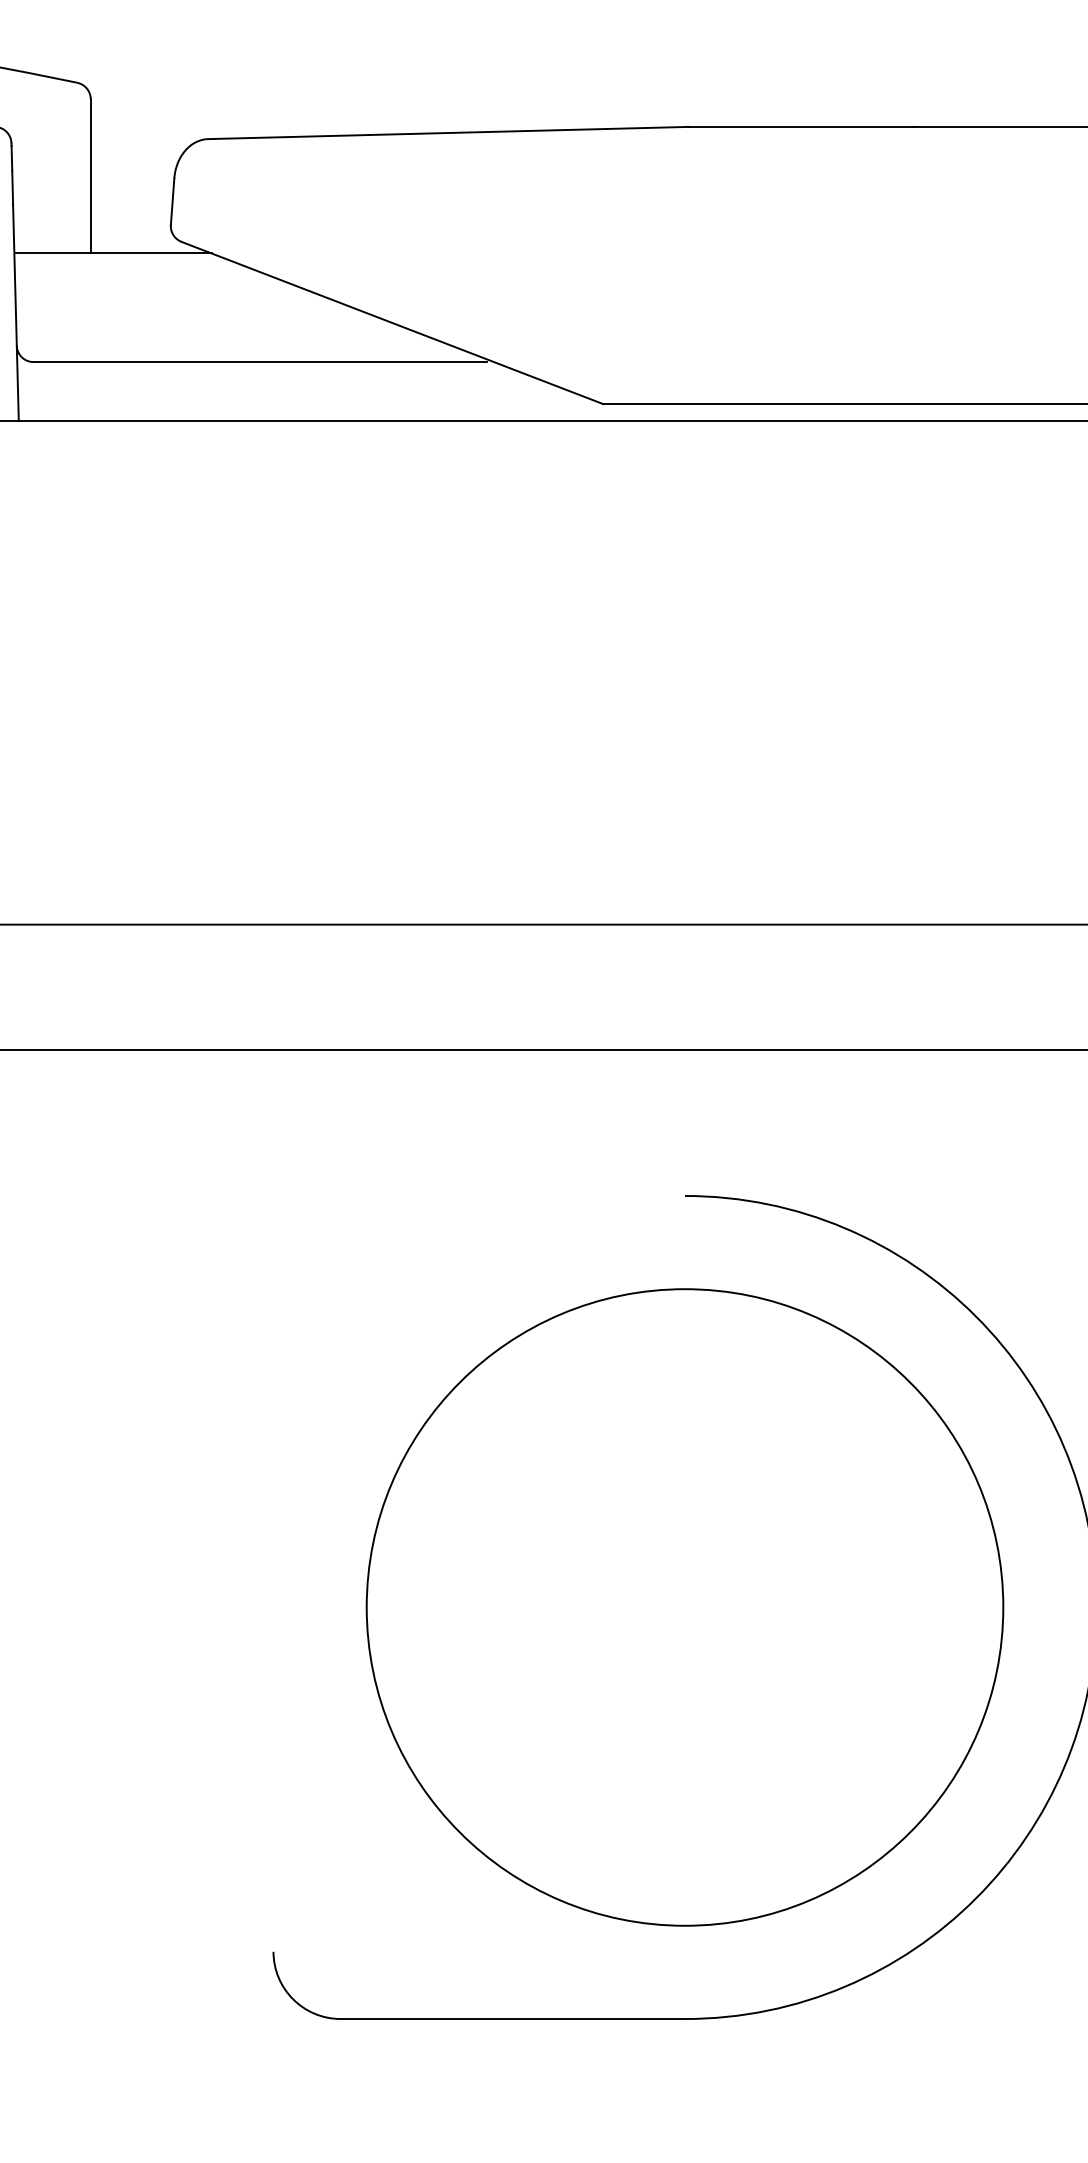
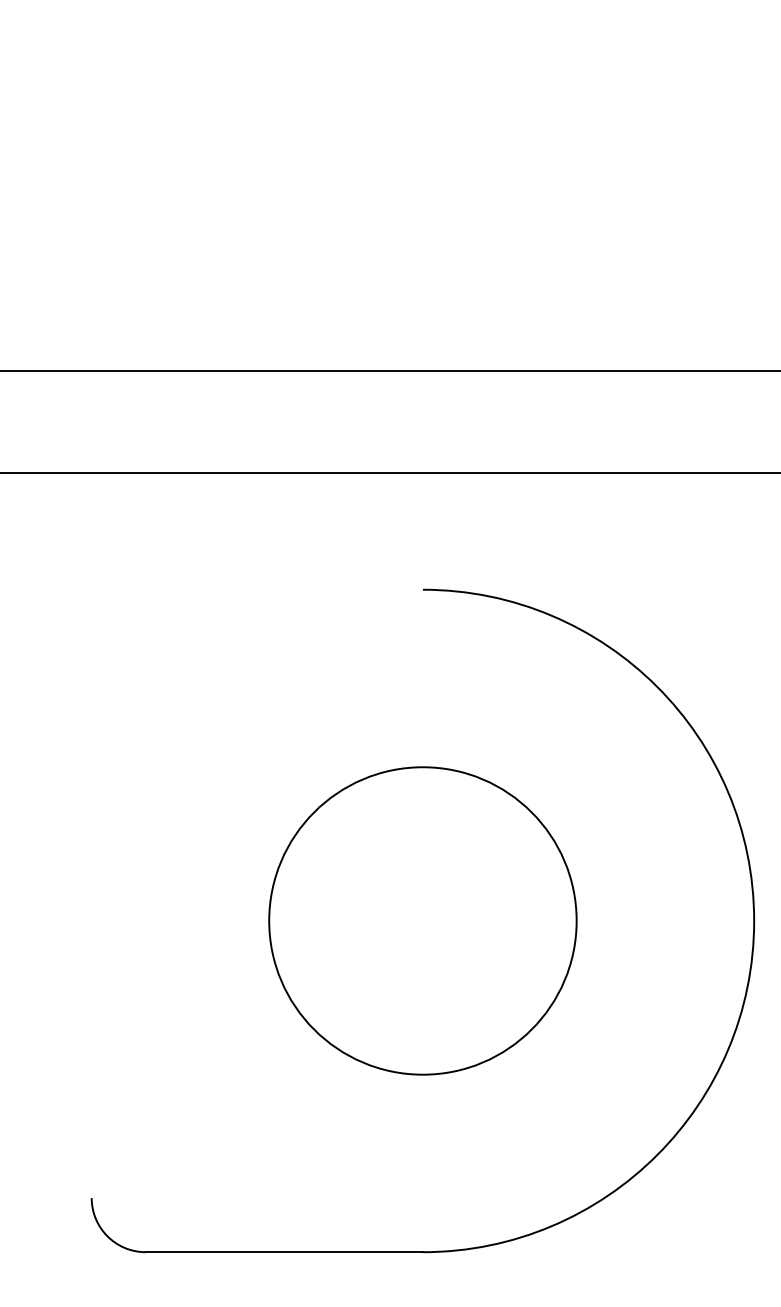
circle: (684, 1607) -> (422, 920), size x0.6

